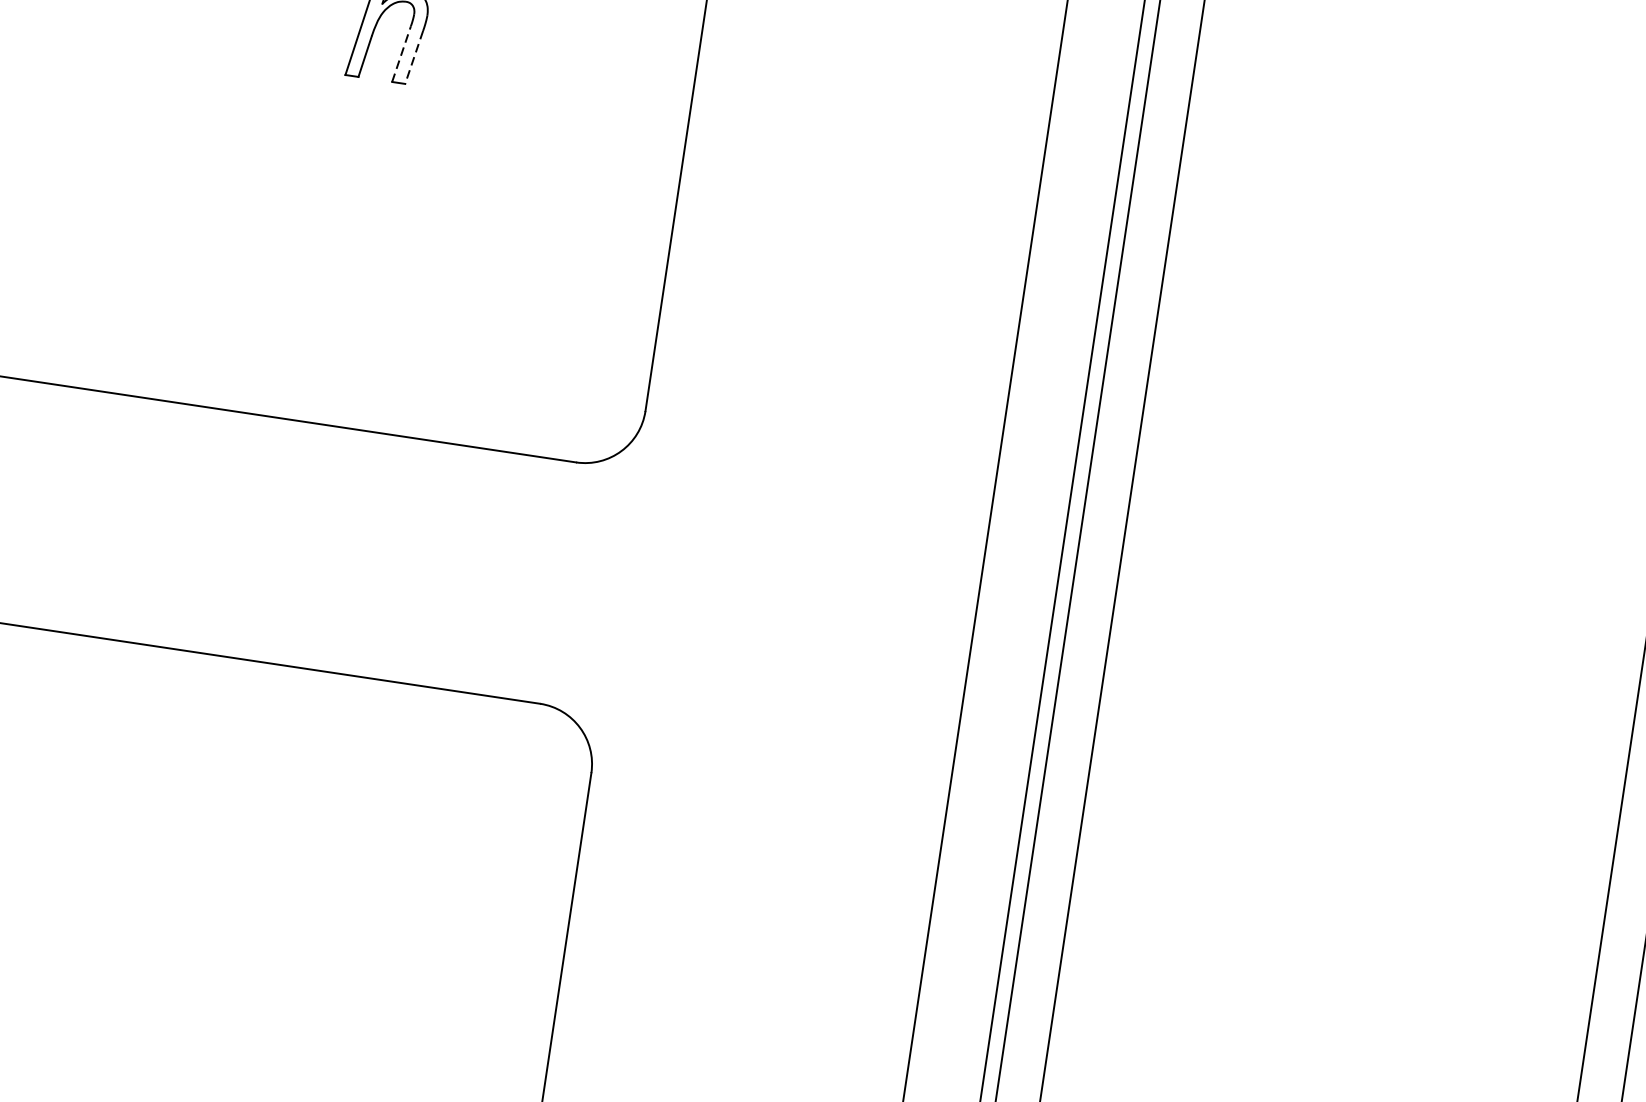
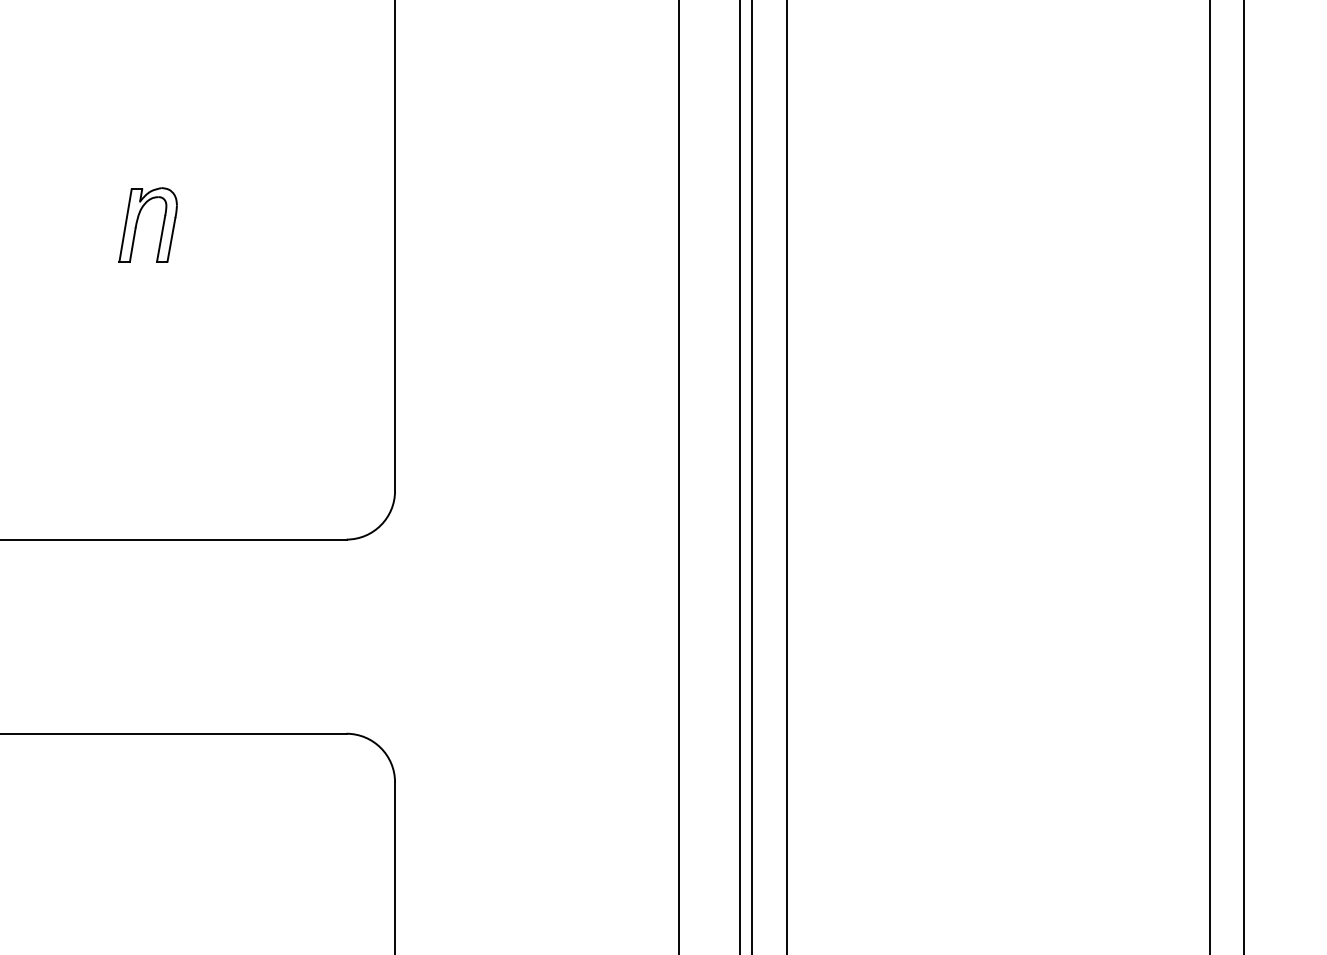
line: (402, 53) -> (161, 238), dashed -> solid
line: (414, 58) -> (171, 240), dashed -> solid

